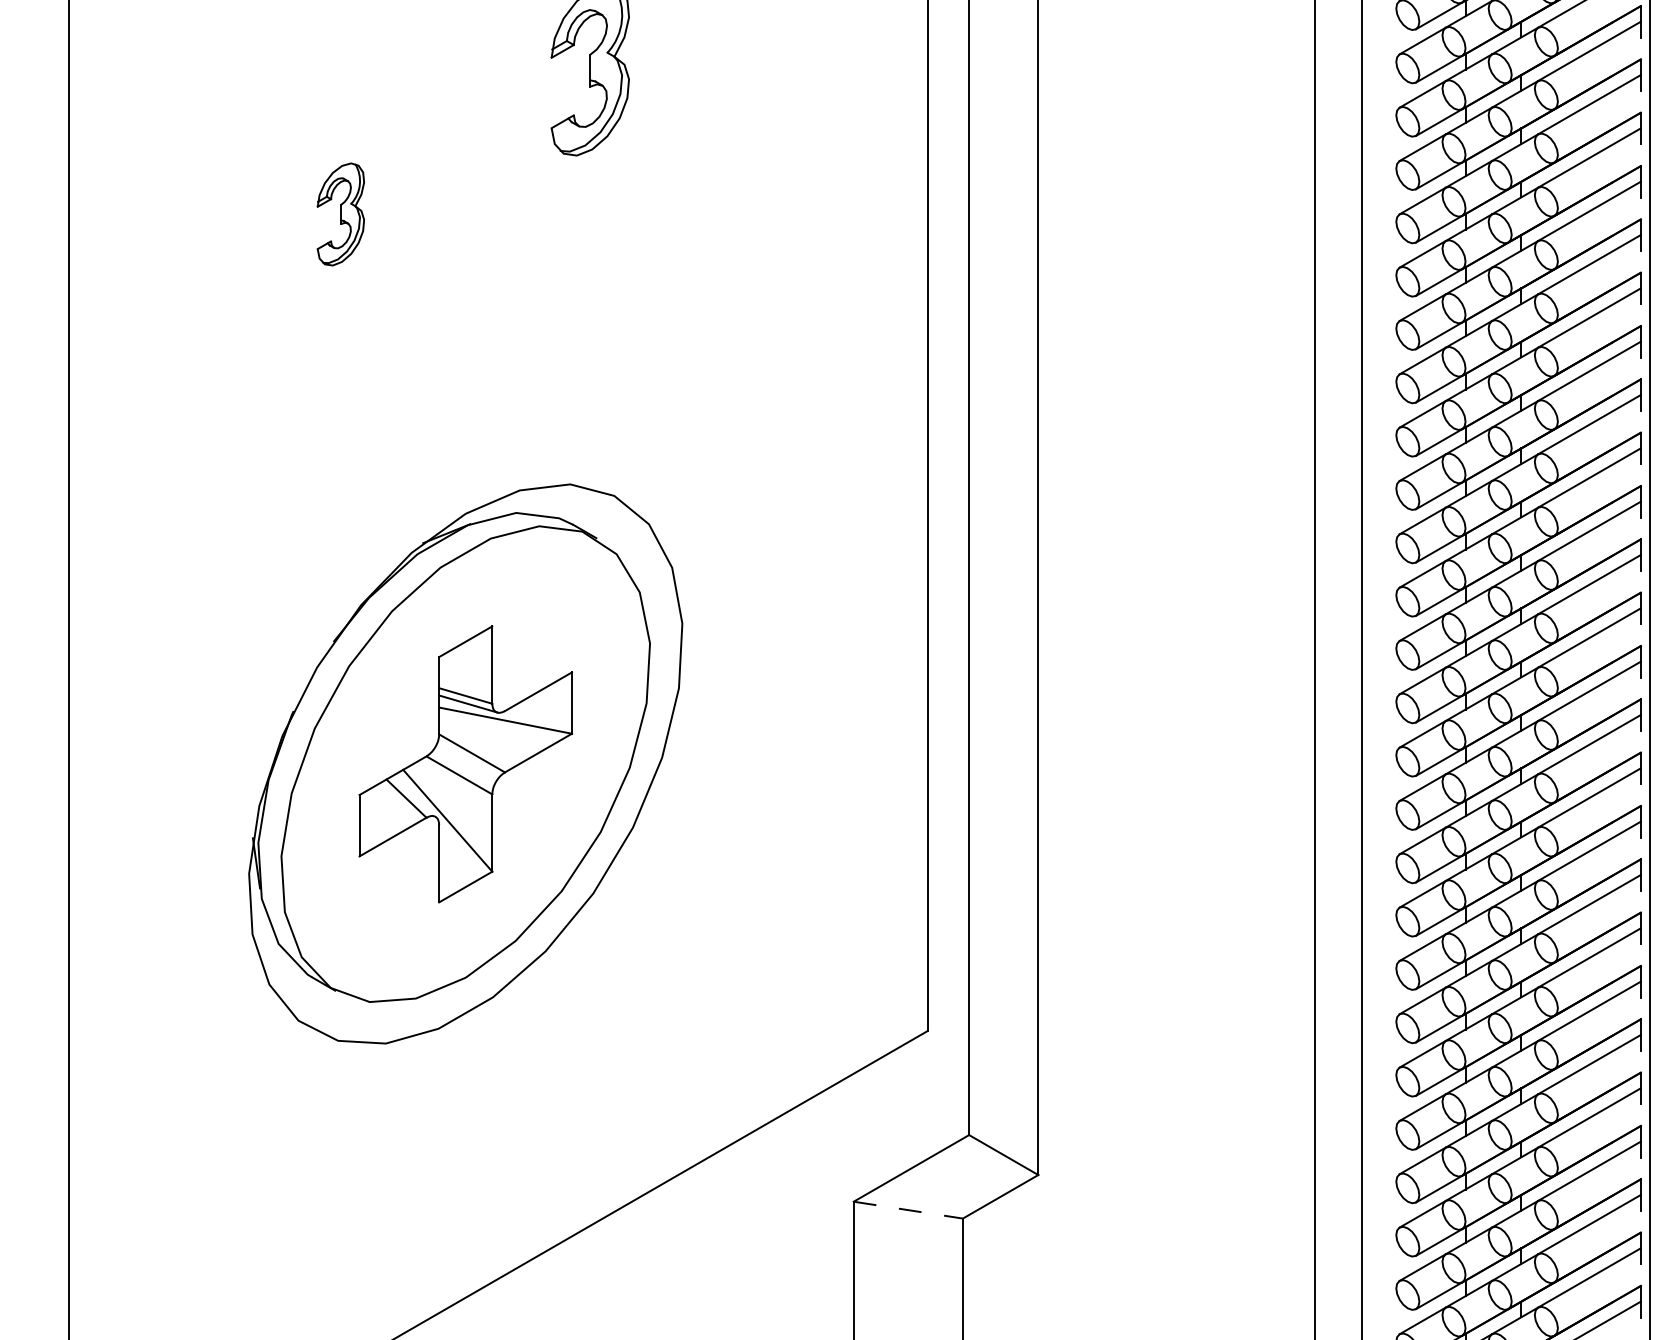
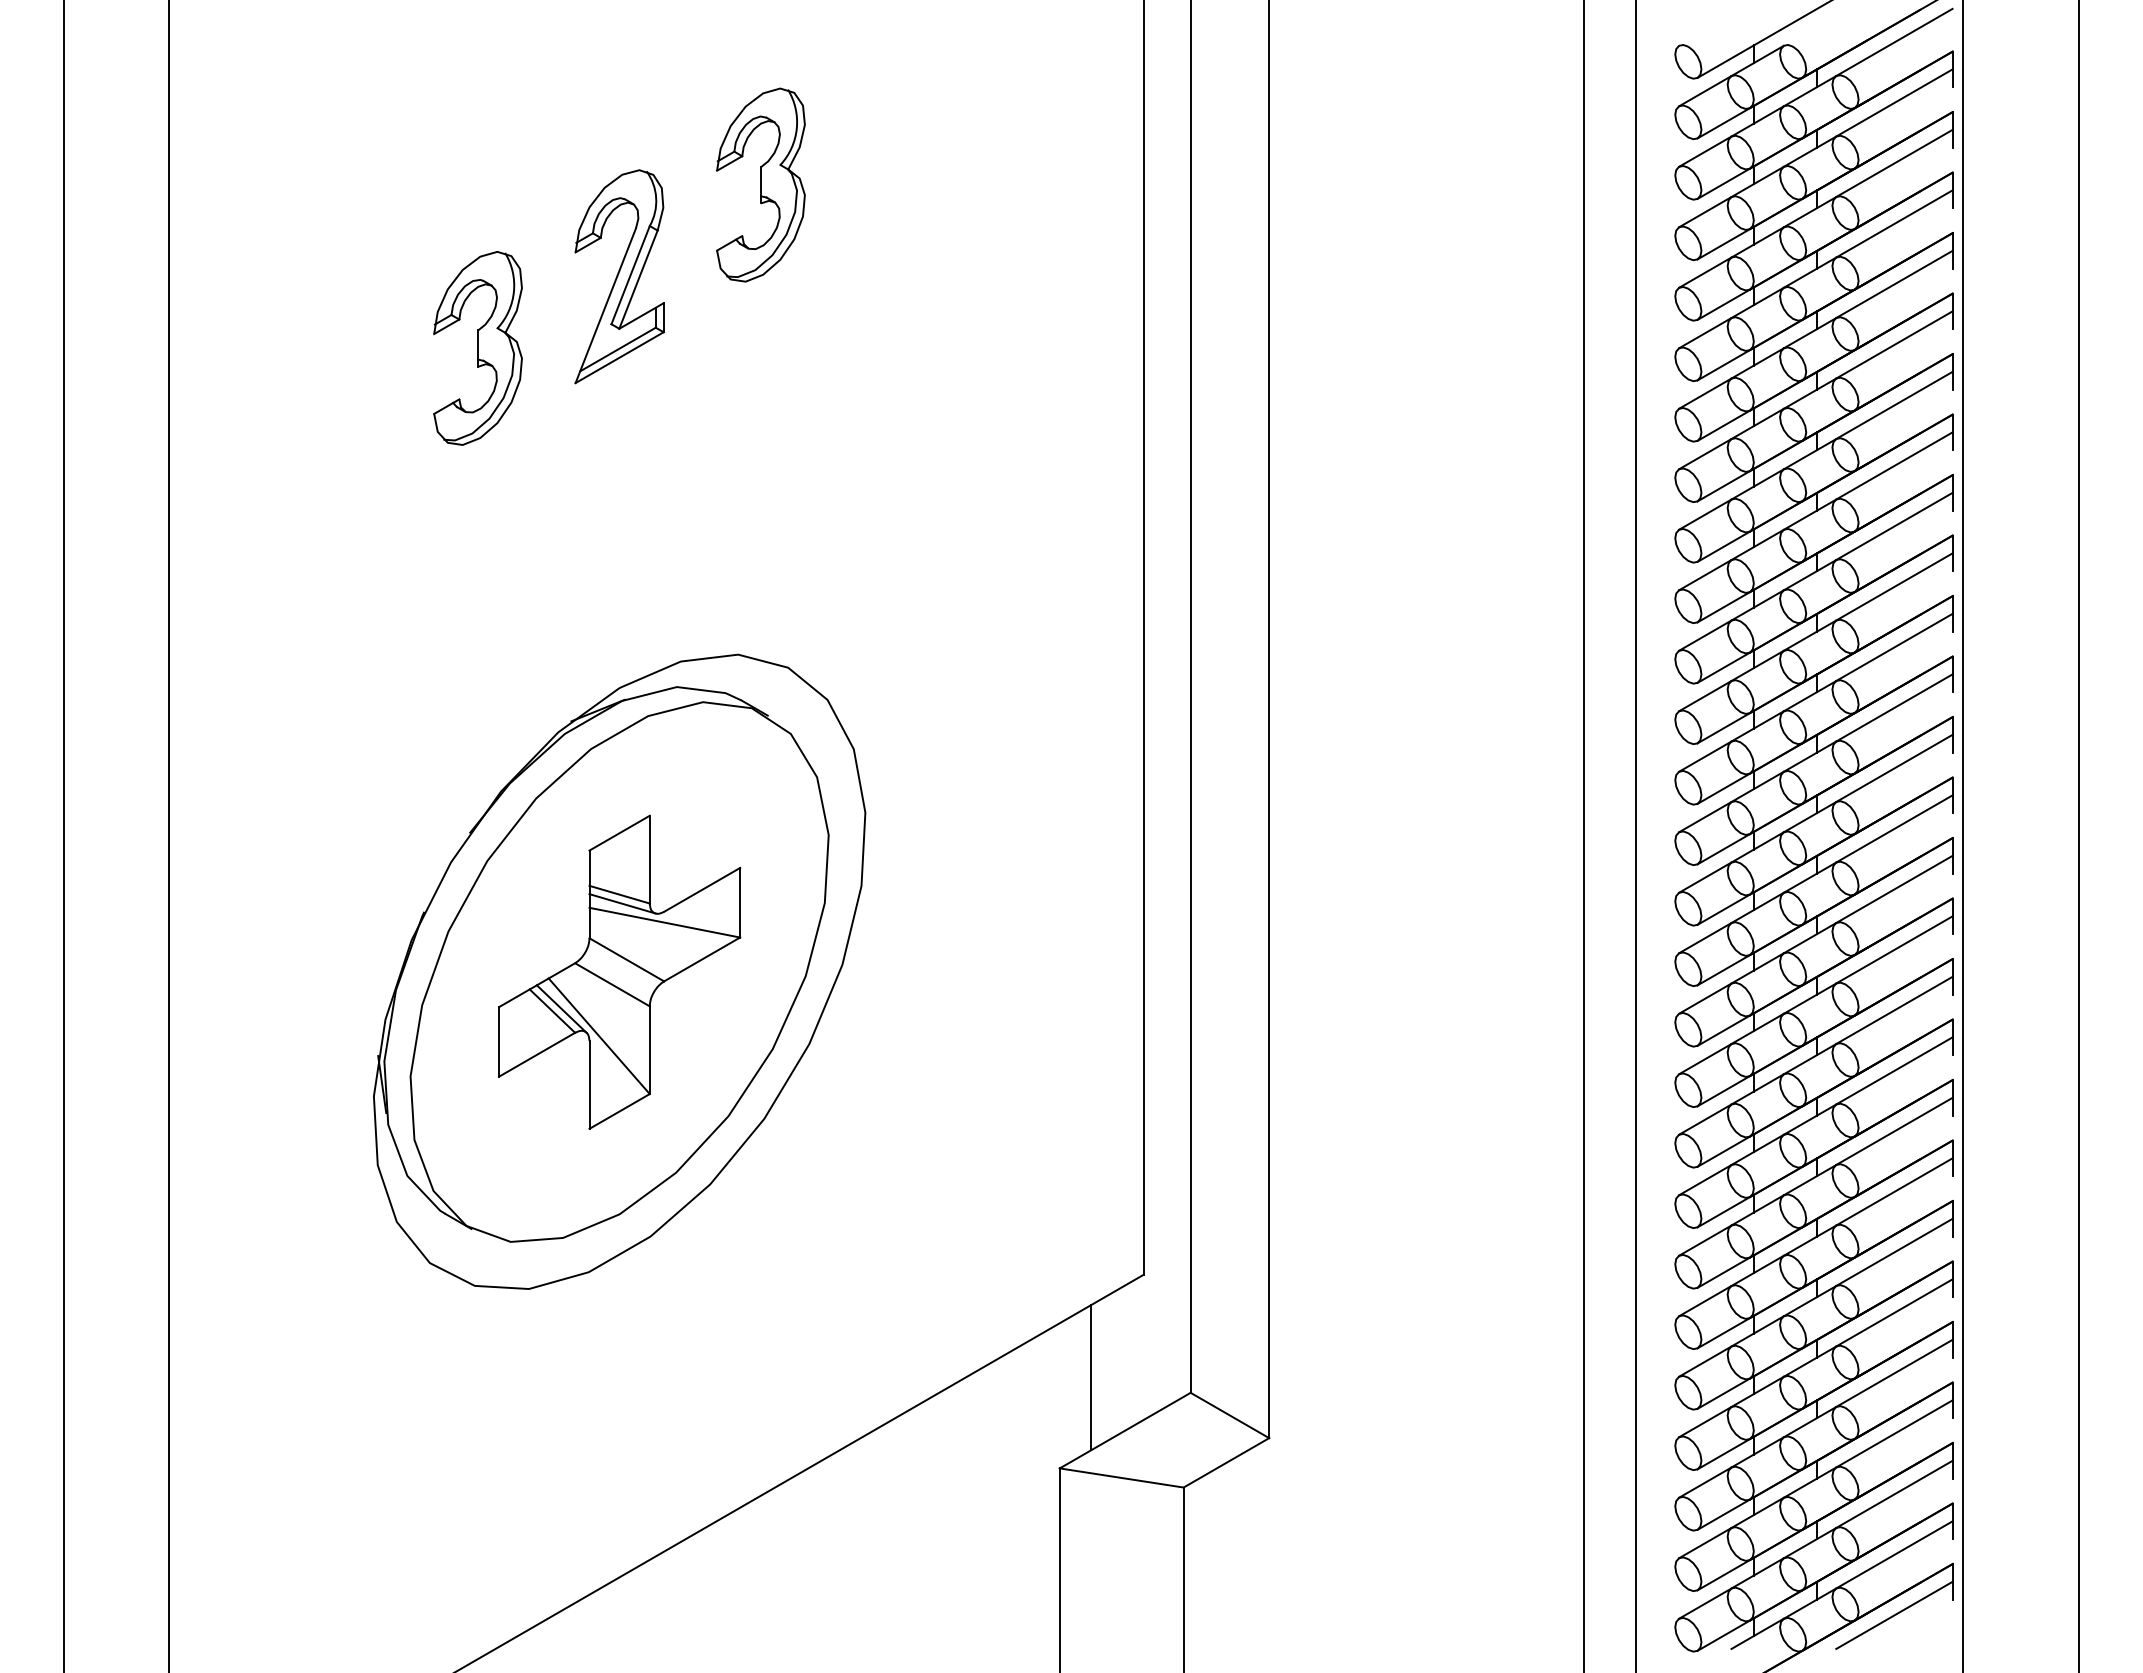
part: (465, 151) -> (619, 276), added
part: (340, 214) -> (477, 348), size x1.67
line: (414, 796) -> (561, 1008), added
line: (881, 1121) -> (1091, 1377), added
line: (908, 1209) -> (1121, 1477), dashed -> solid

